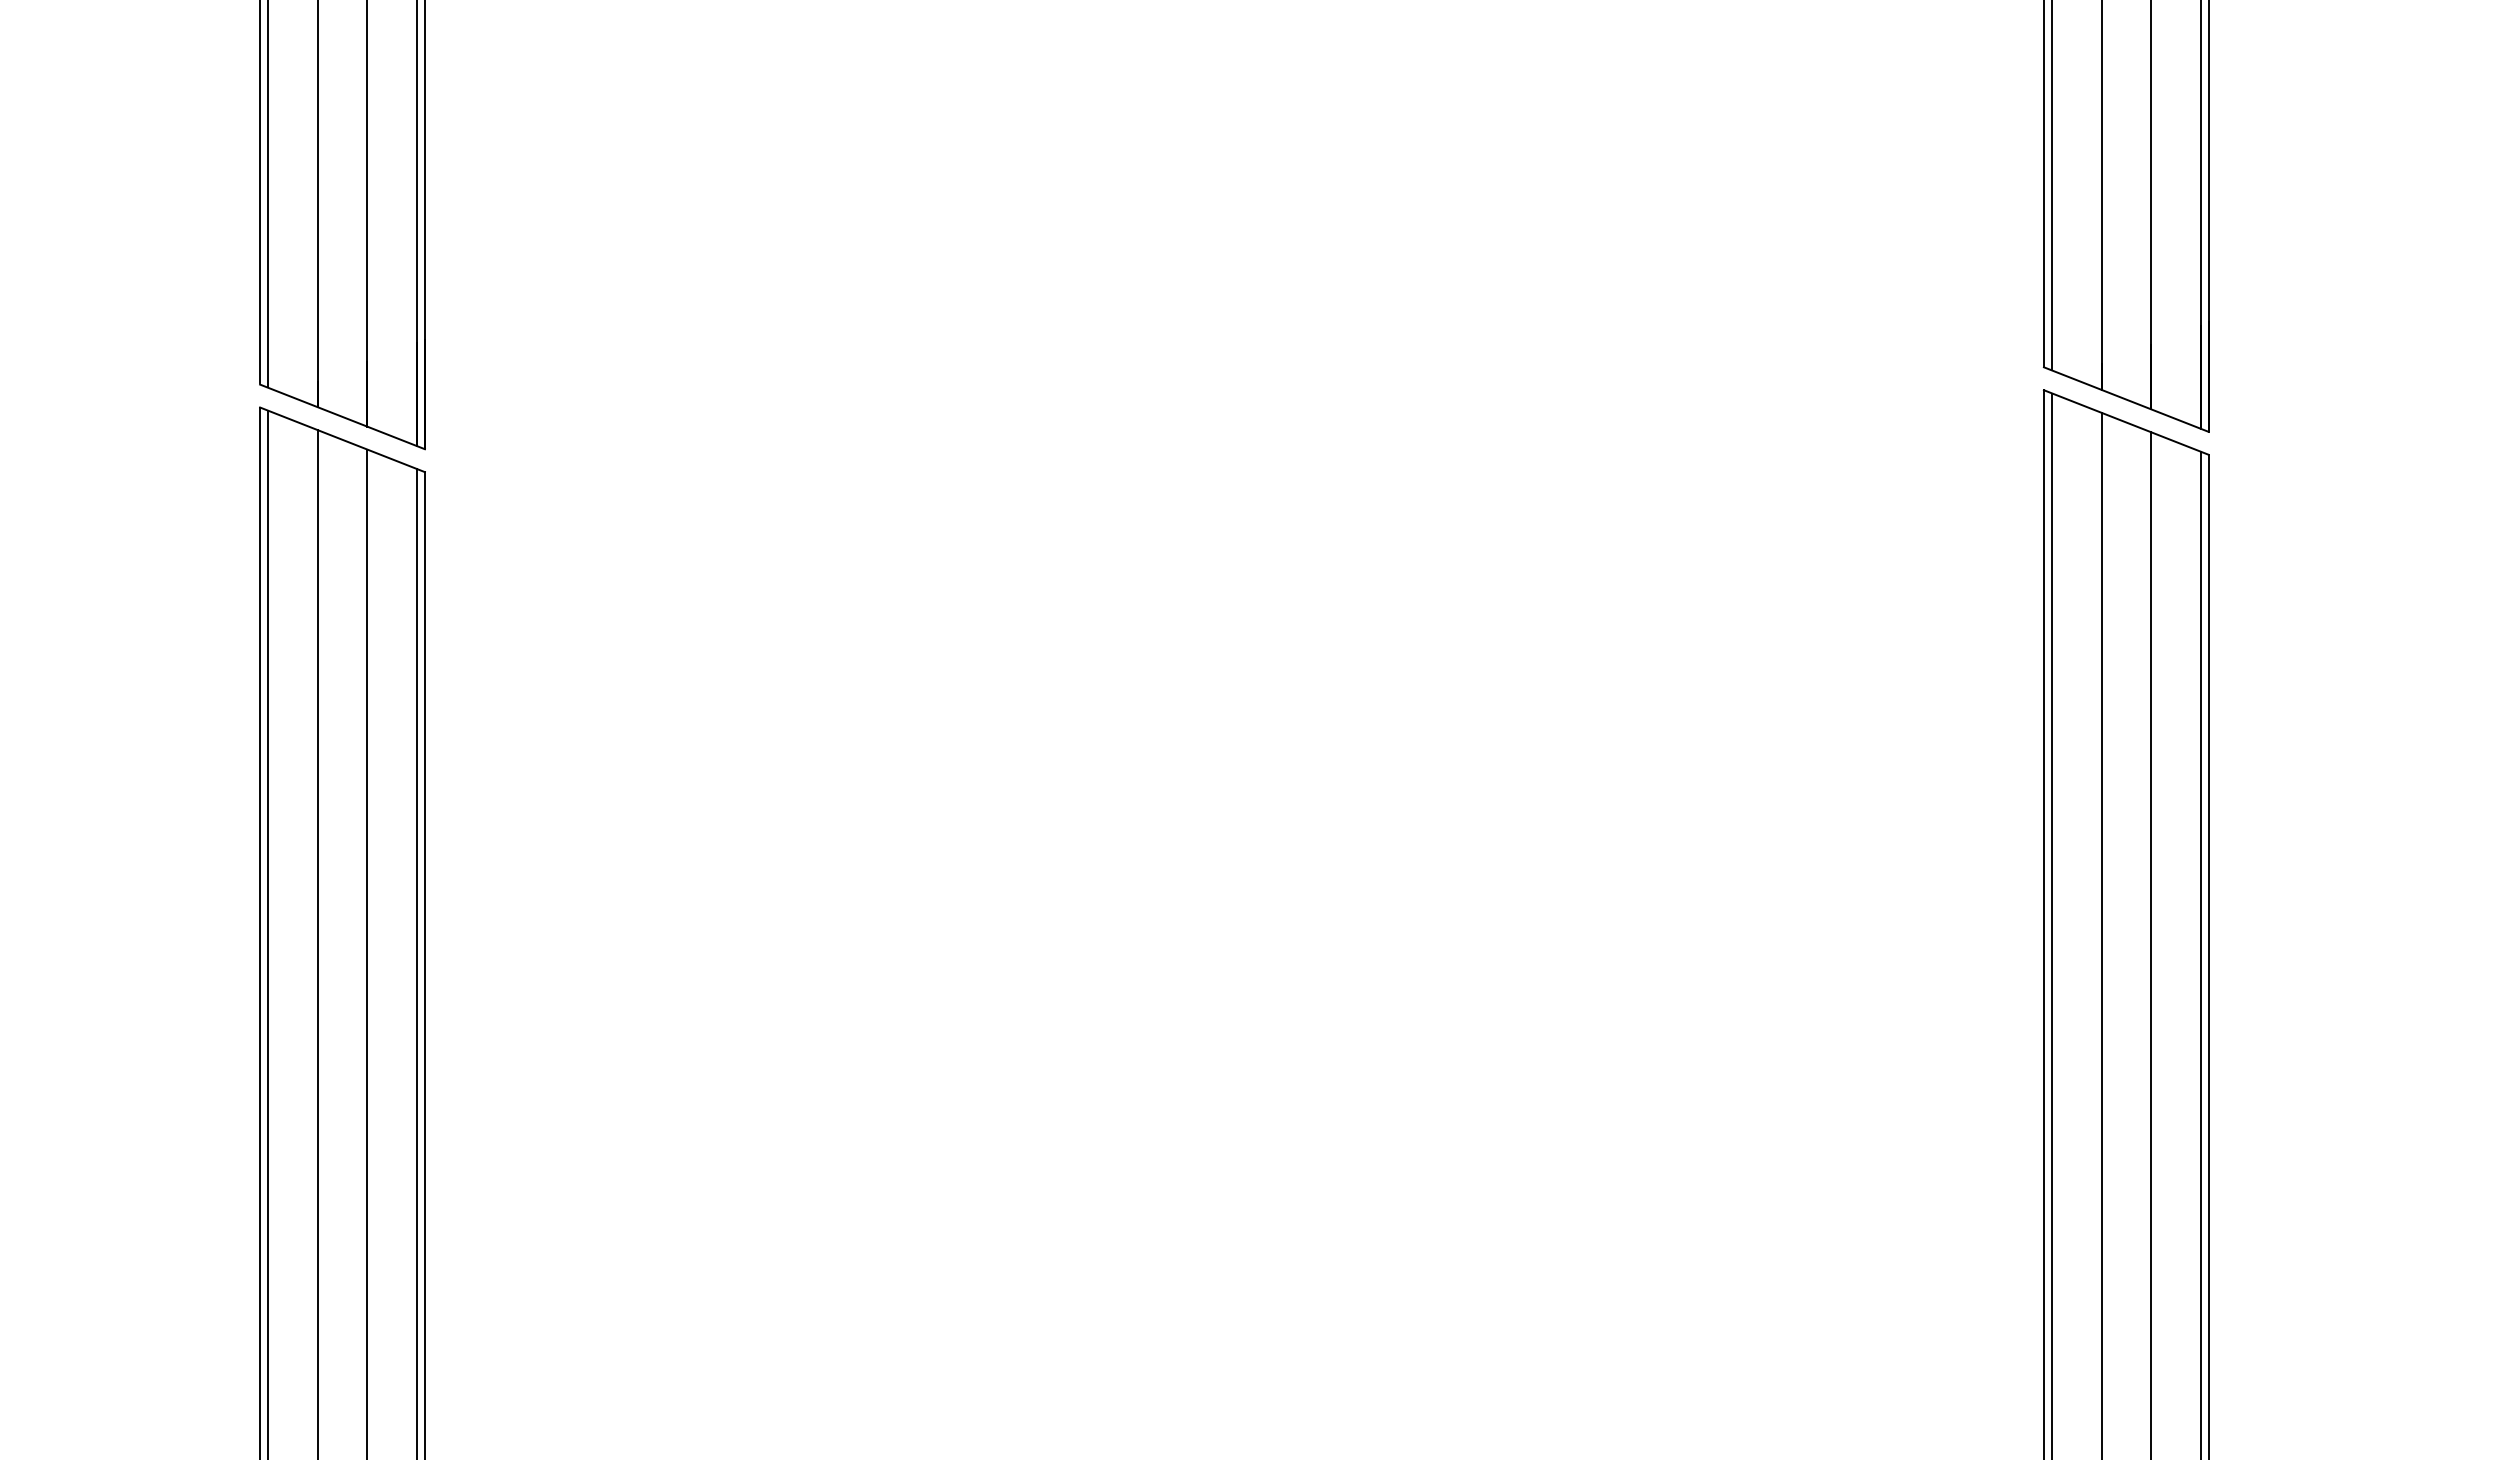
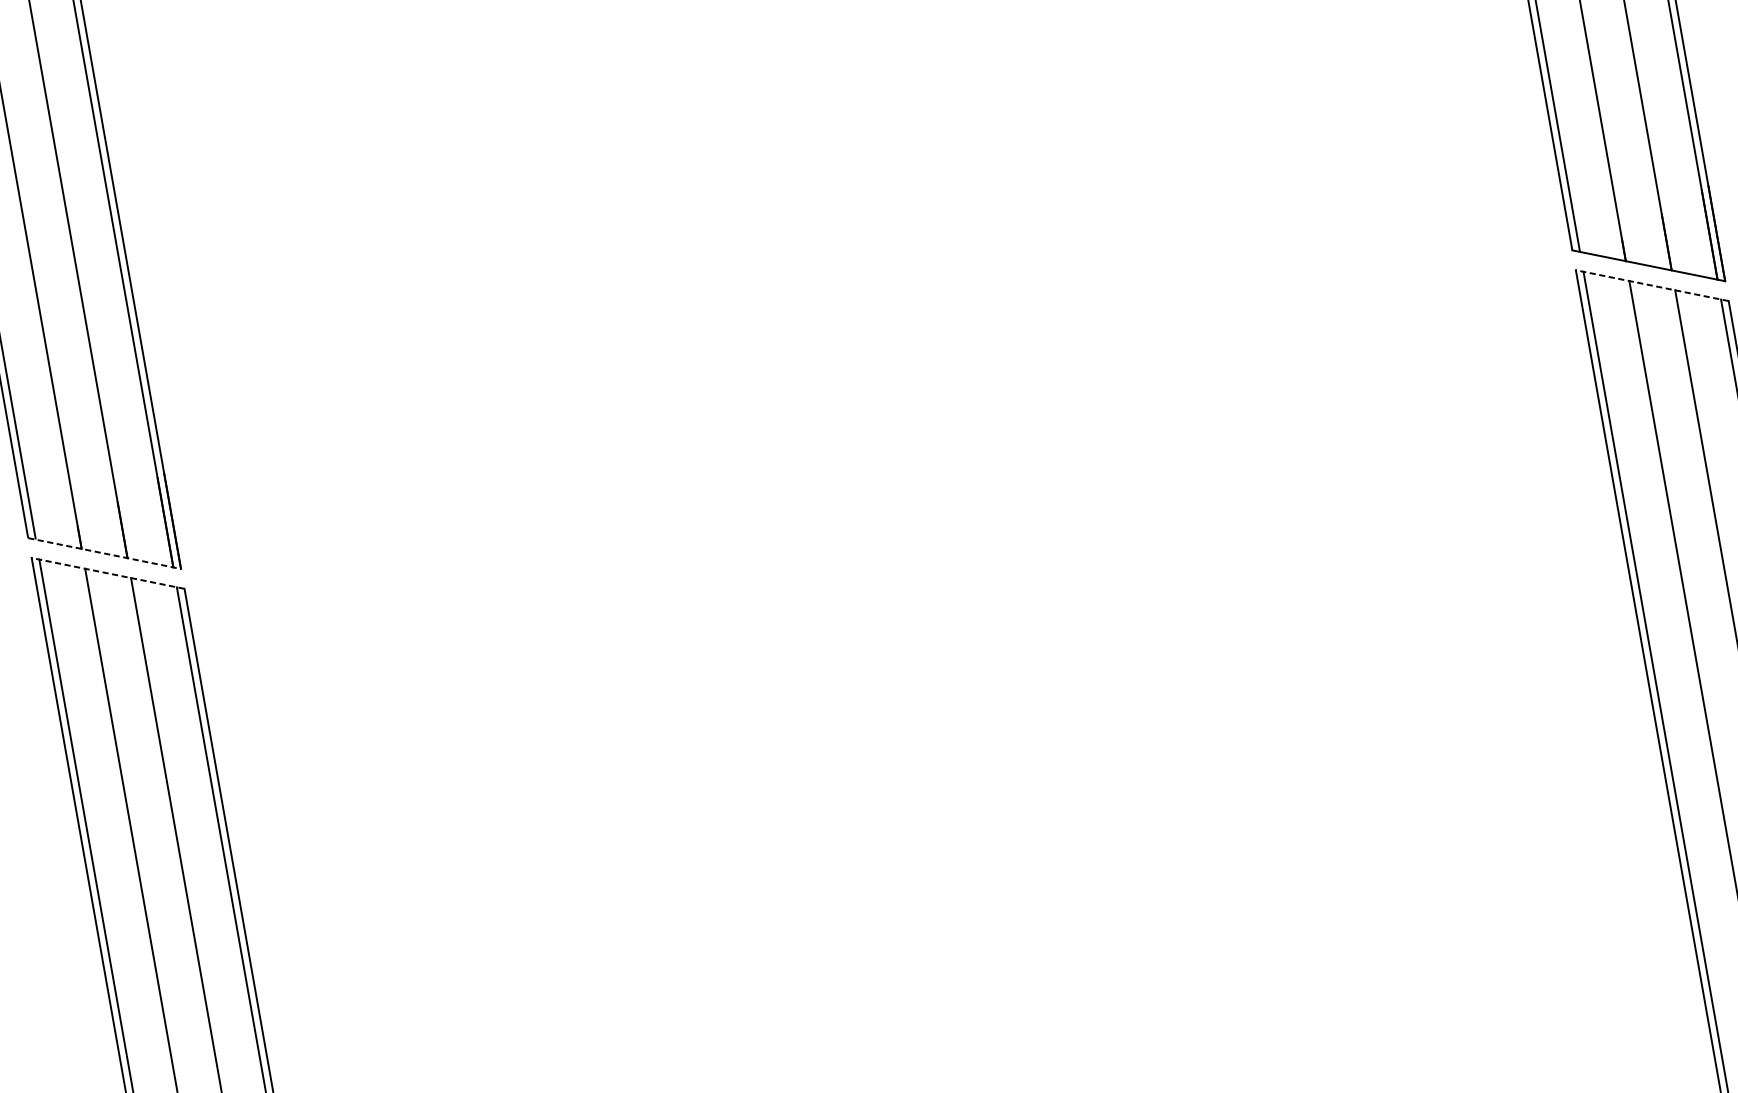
line: (342, 416) -> (104, 553), solid -> dashed
line: (2126, 422) -> (1652, 285), solid -> dashed
line: (342, 439) -> (108, 573), solid -> dashed

